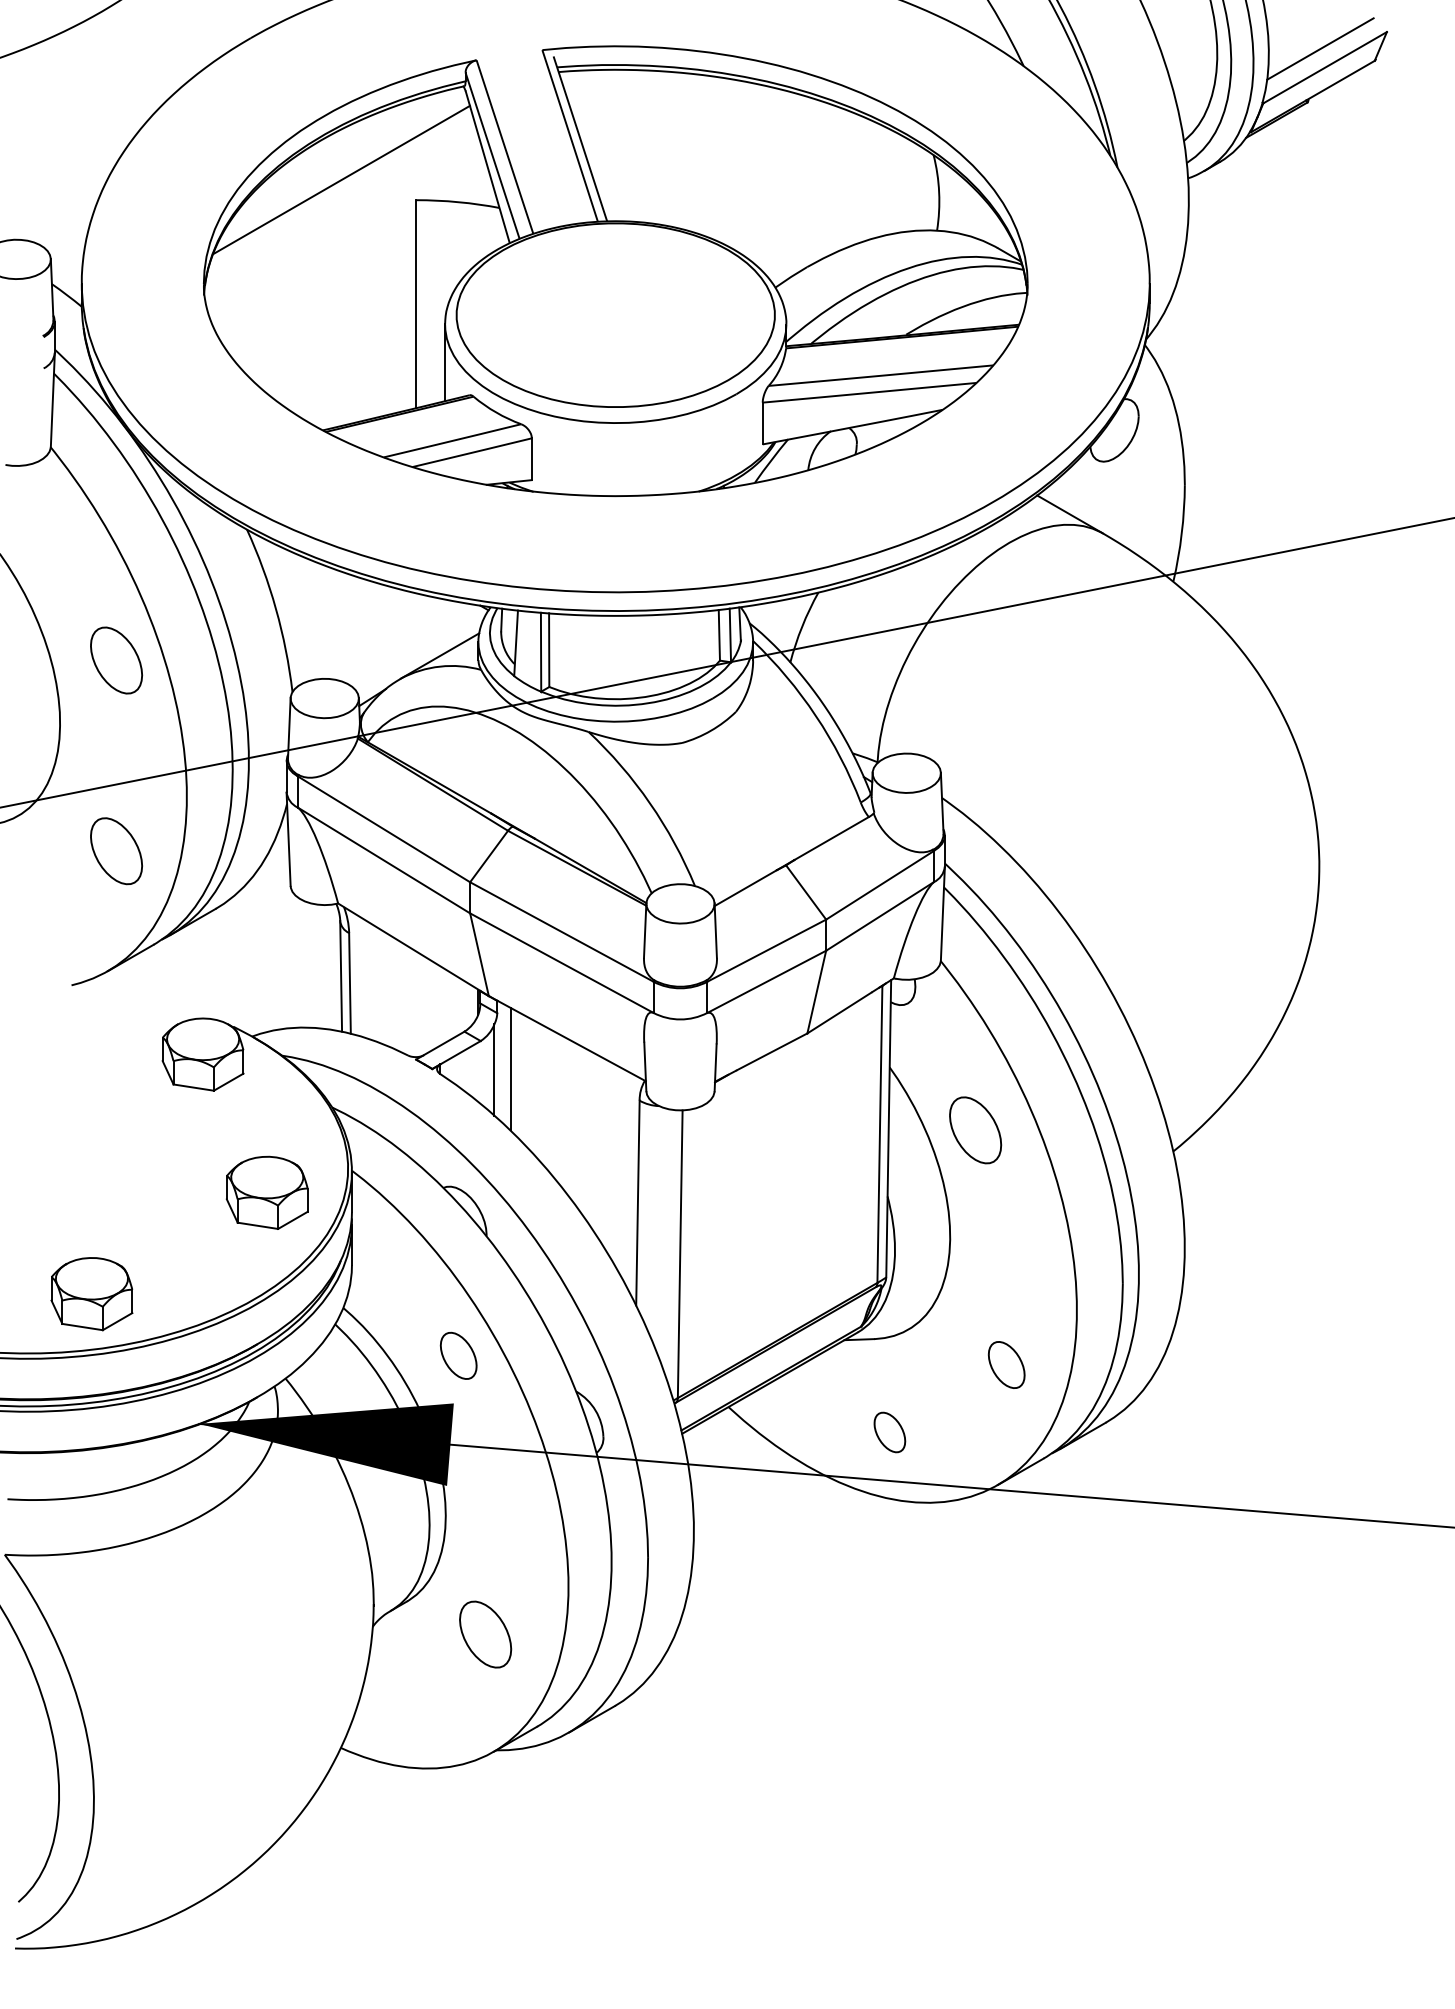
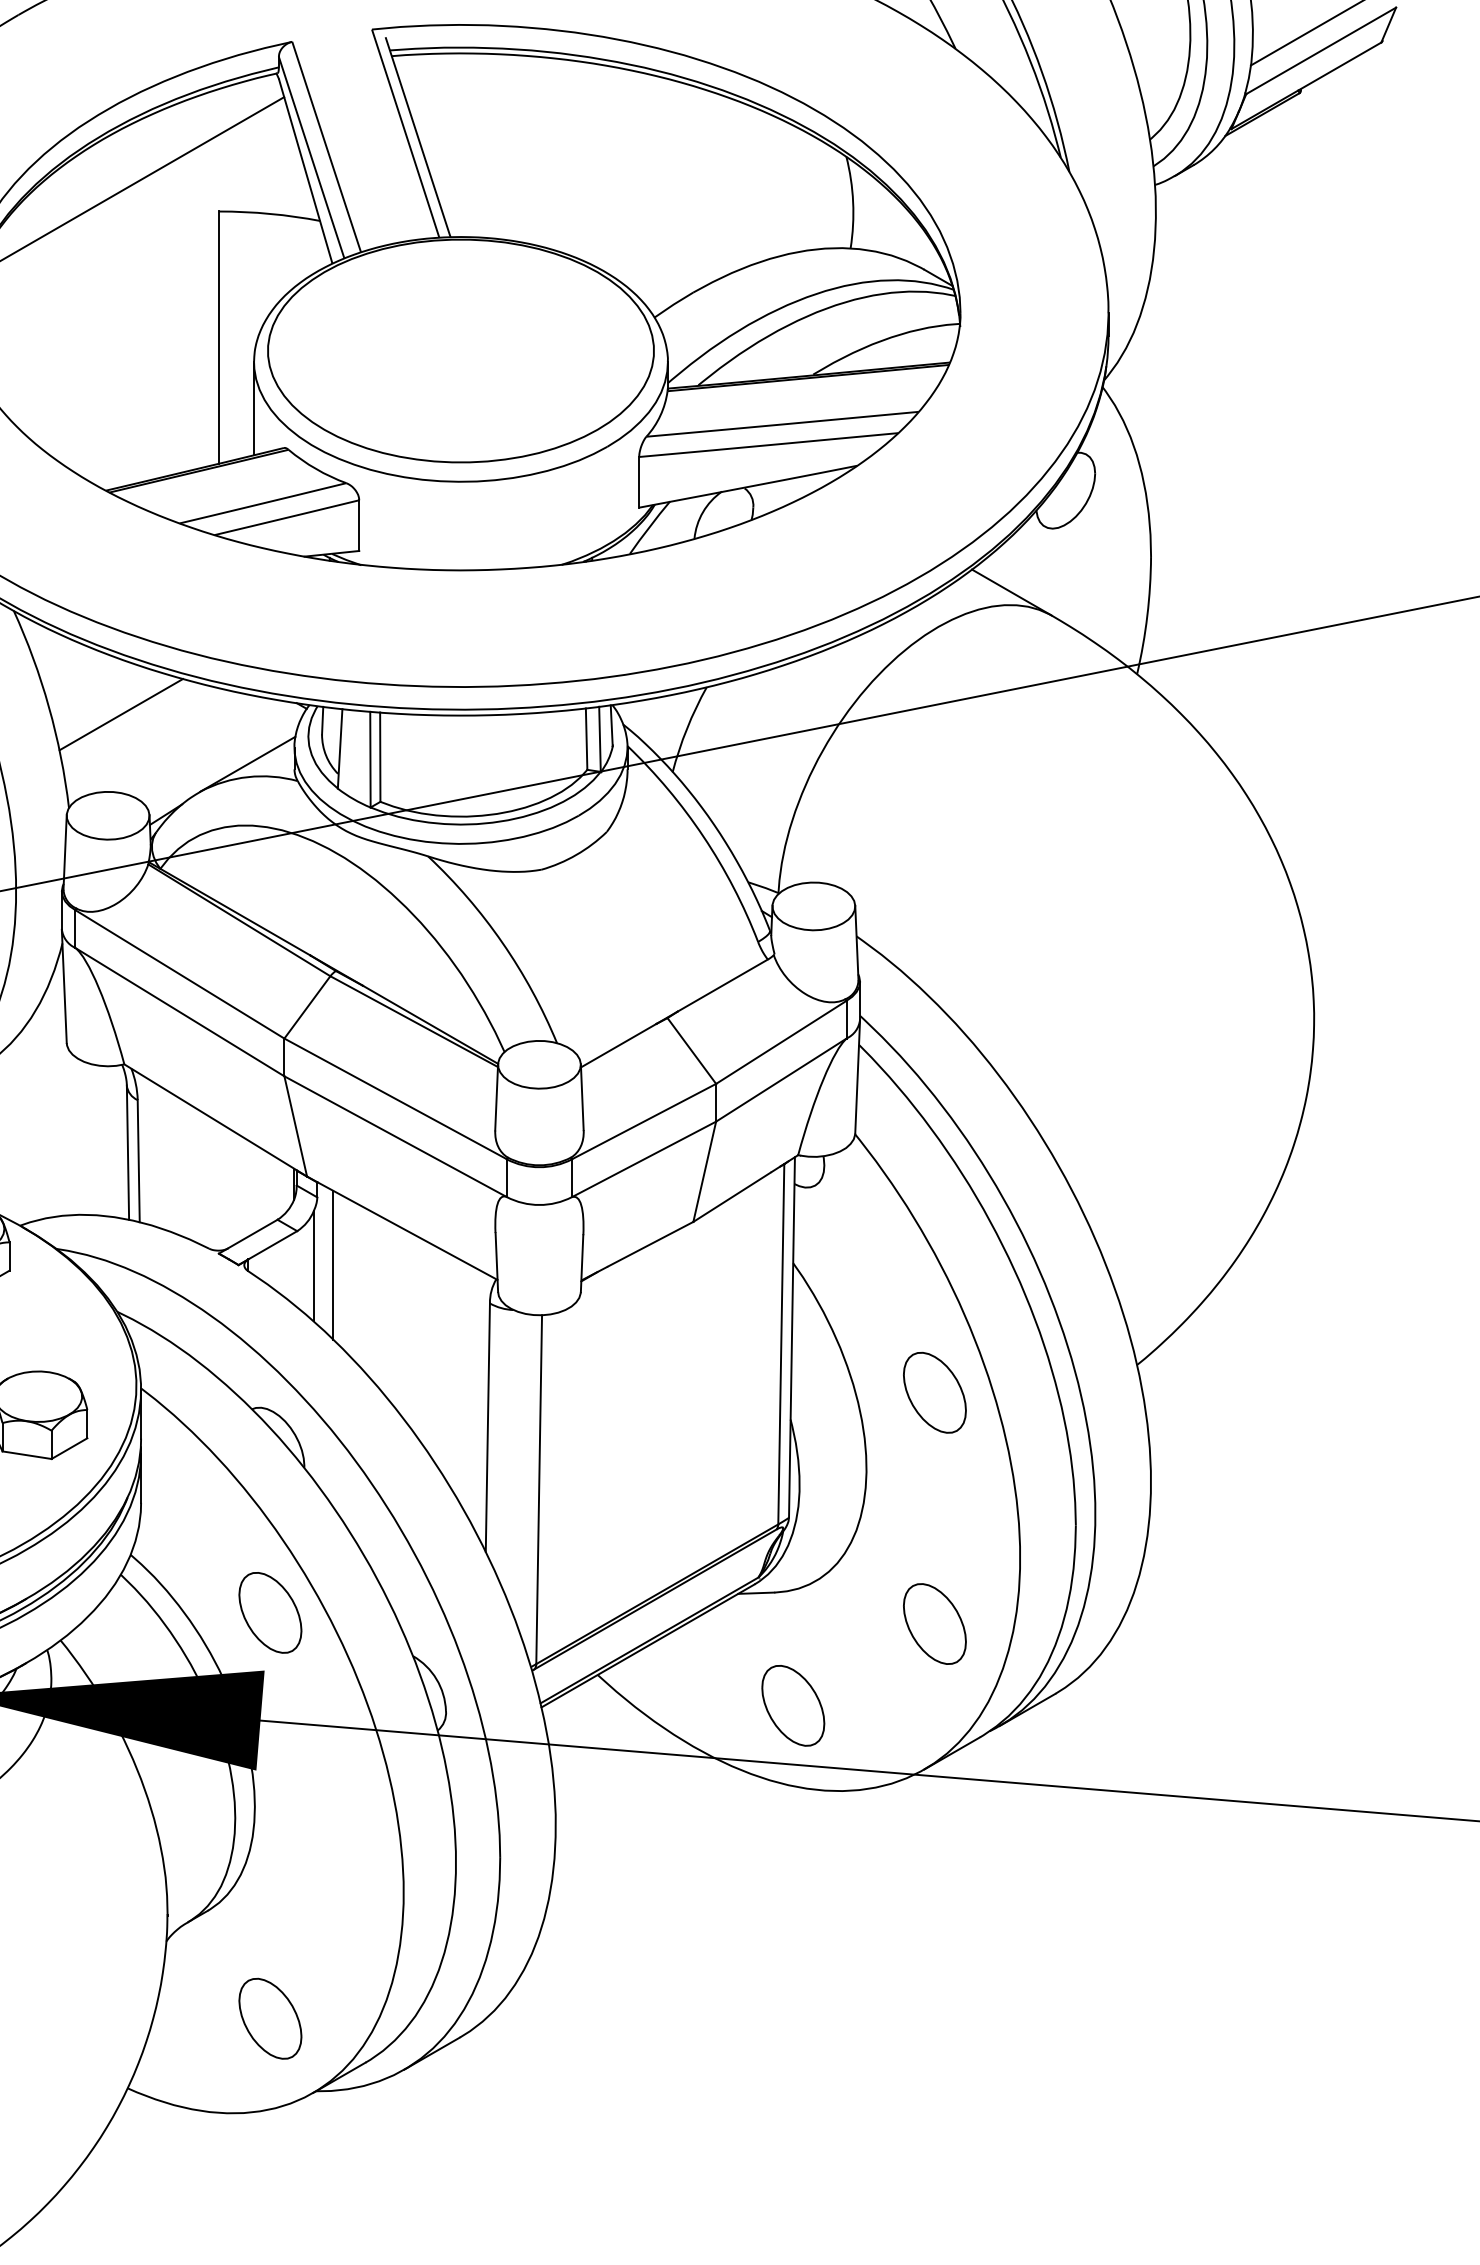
line: (335, 614) -> (121, 713), added
part: (975, 1130) -> (934, 1392), moved
part: (458, 1355) -> (270, 1612), size x1.43
part: (1006, 1364) -> (934, 1623), size x1.43
part: (889, 1432) -> (792, 1705), size x1.67
part: (485, 1634) -> (270, 2018), moved

